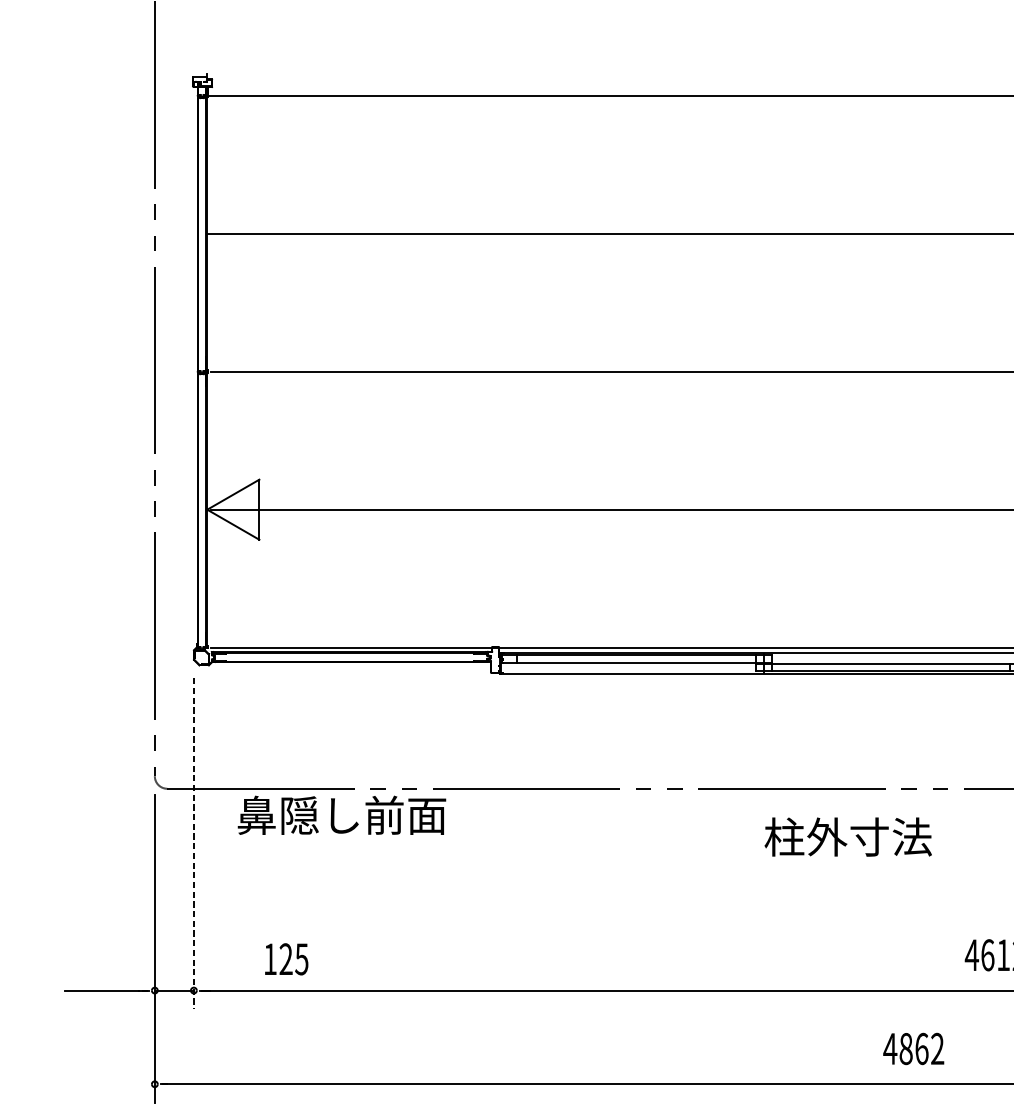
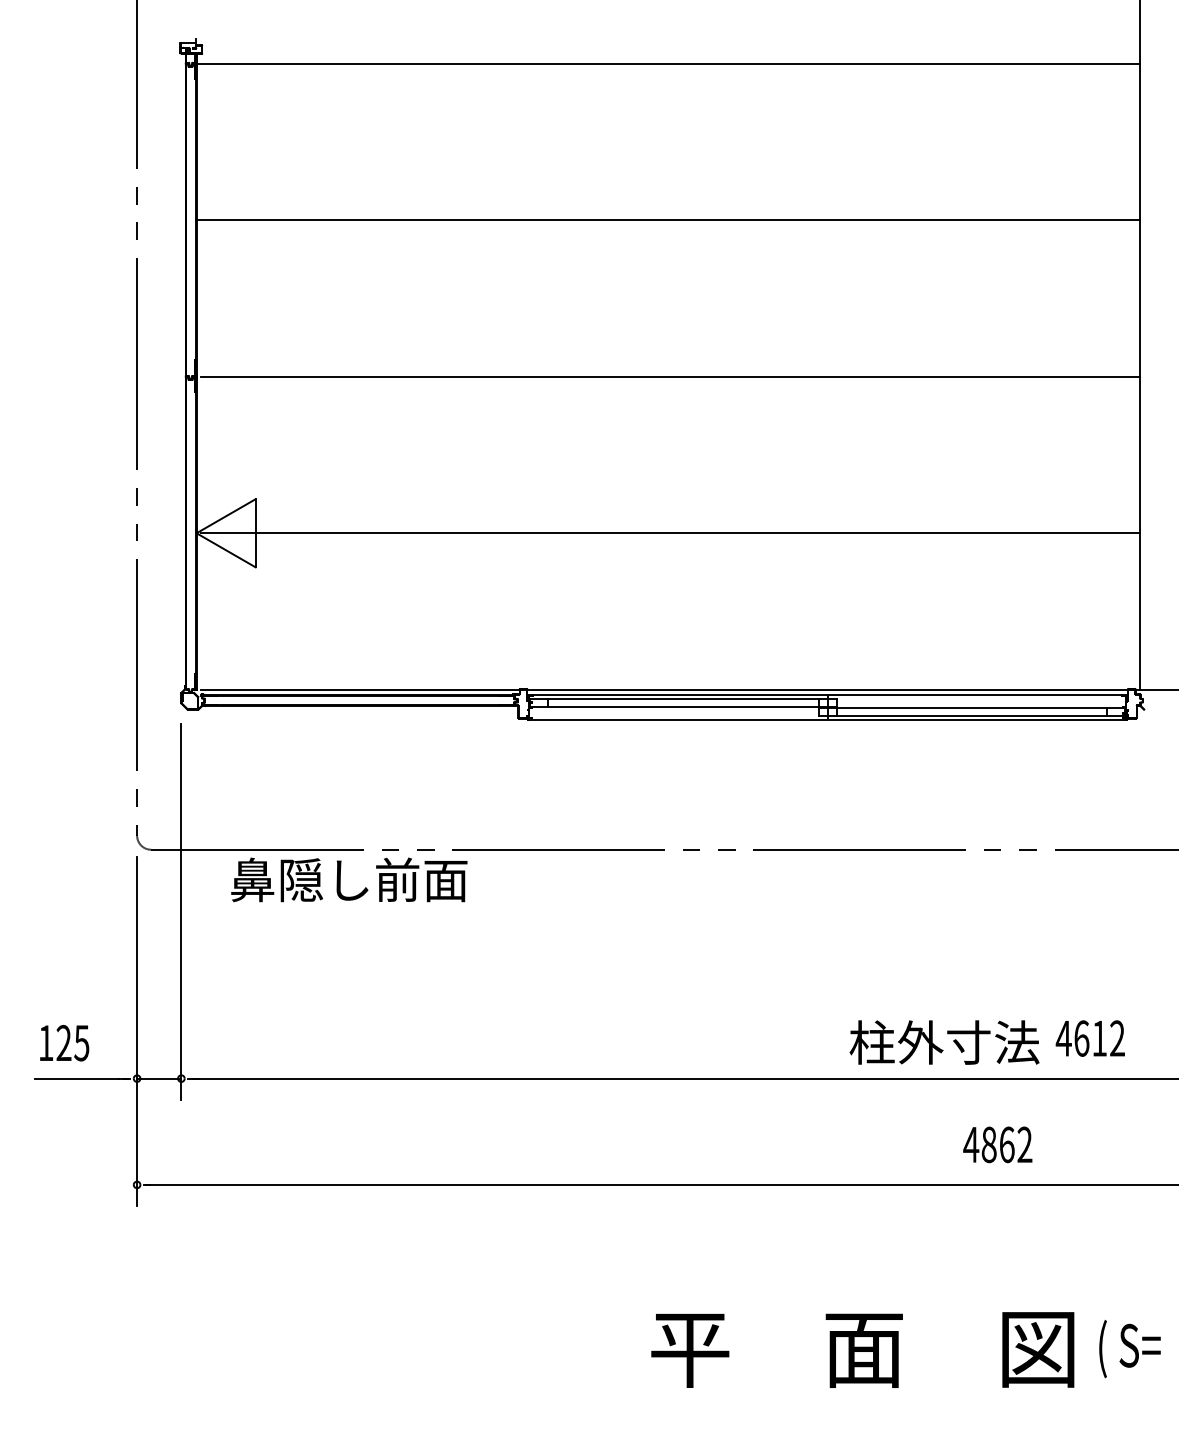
text: (848, 837) -> (944, 1042), moved
line: (193, 844) -> (181, 912), dashed -> solid
text: (286, 959) -> (64, 1043), moved

